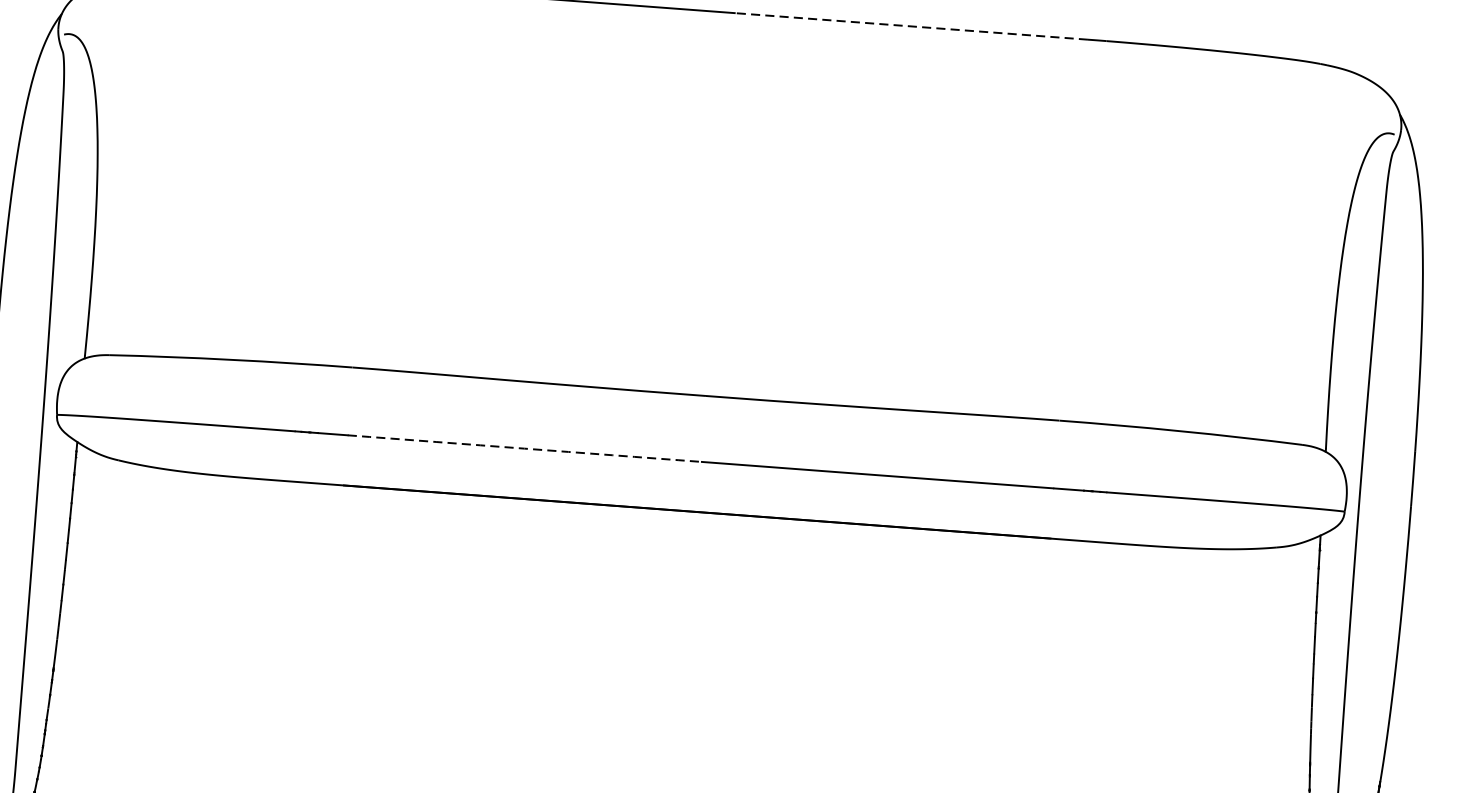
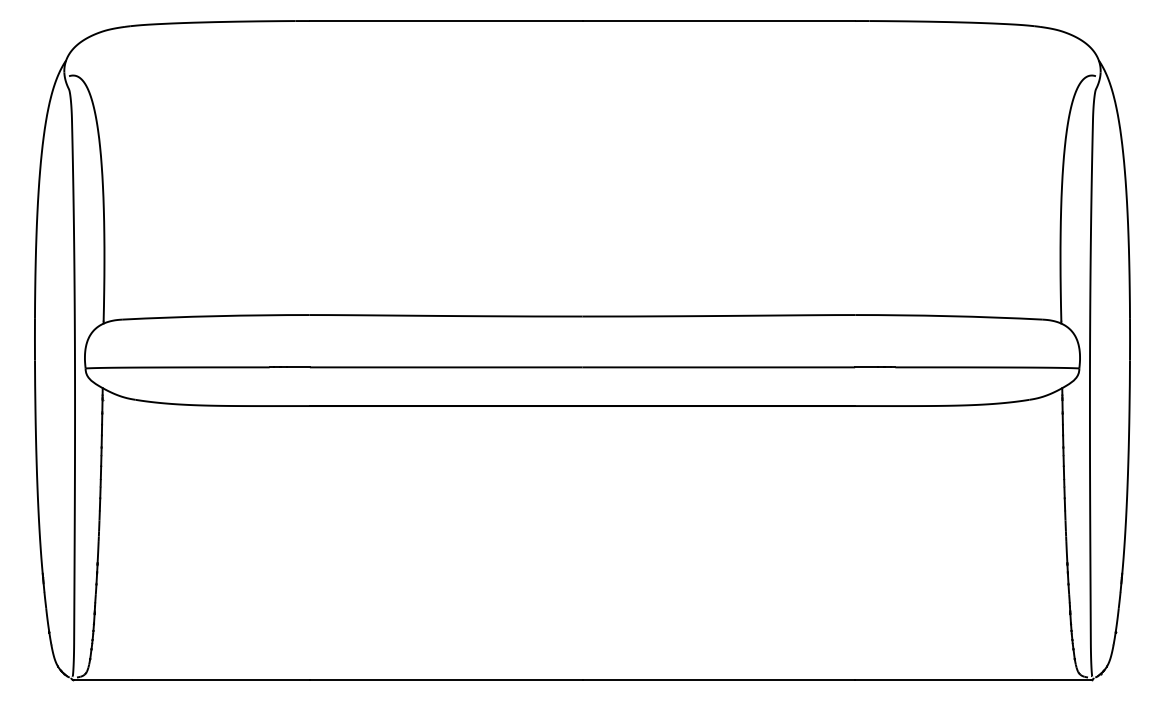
line: (910, 26) -> (718, 21), dashed -> solid
arc: (524, 448) -> (446, 367), dashed -> solid

